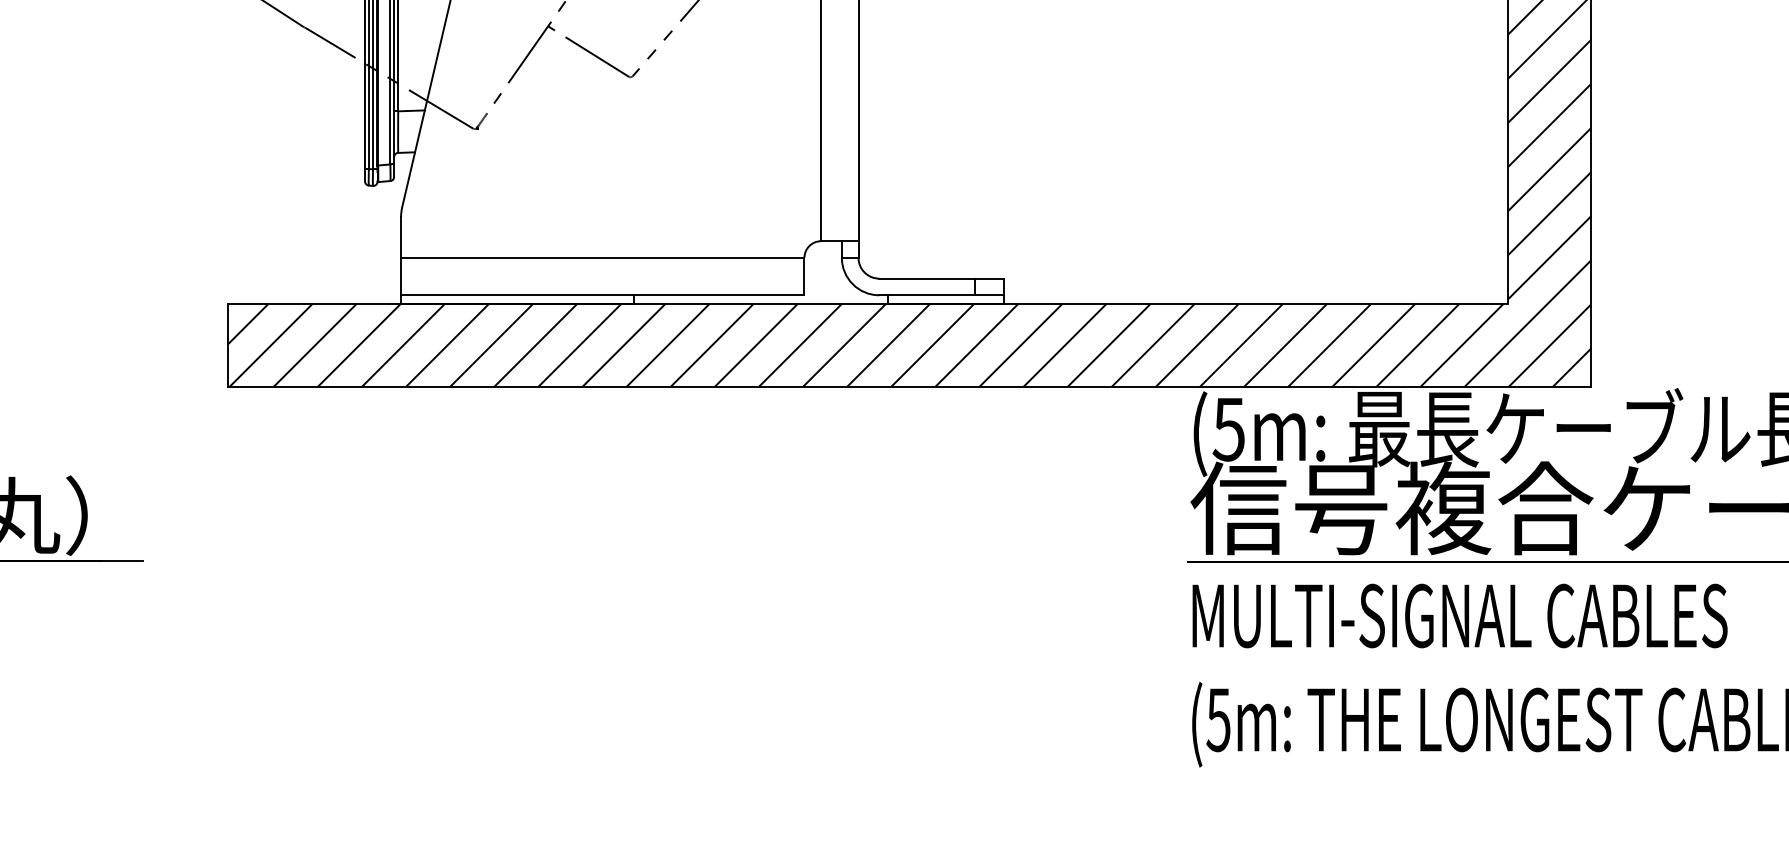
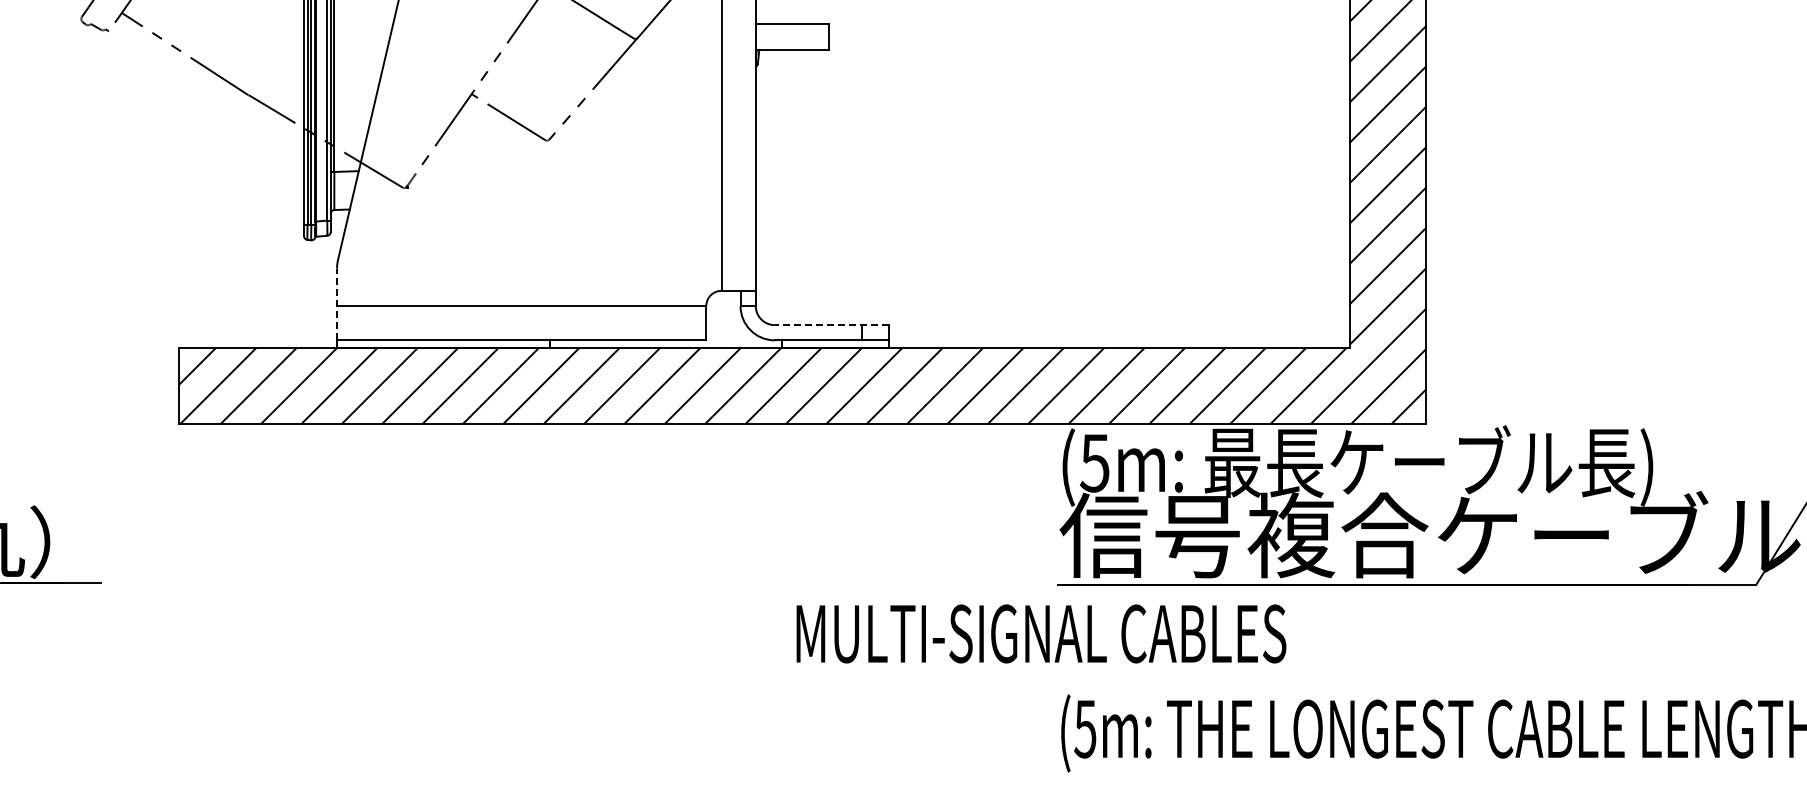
line: (401, 256) -> (337, 304), solid -> dashed
line: (941, 279) -> (831, 325), solid -> dashed
text: (1460, 615) -> (1041, 633), moved

